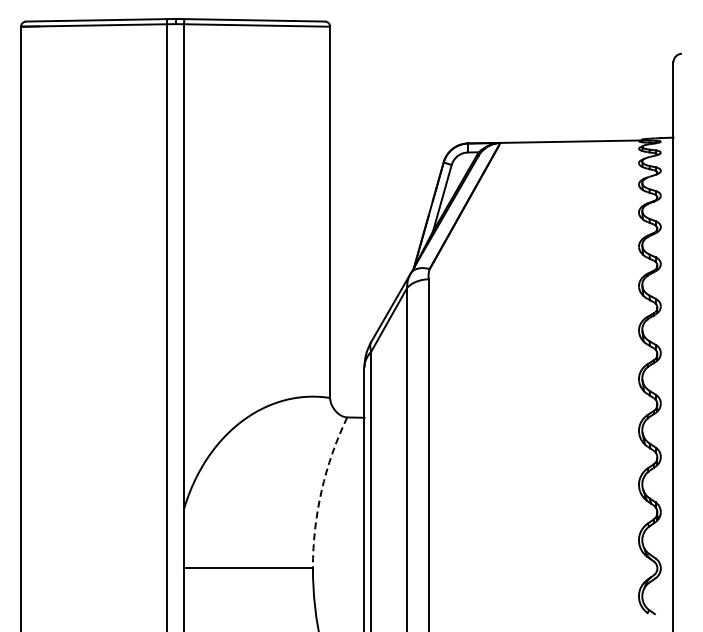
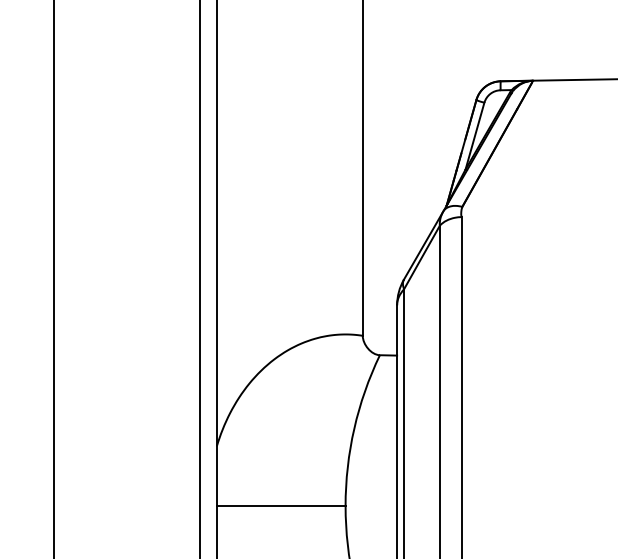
arc: (321, 490) -> (354, 428), dashed -> solid

